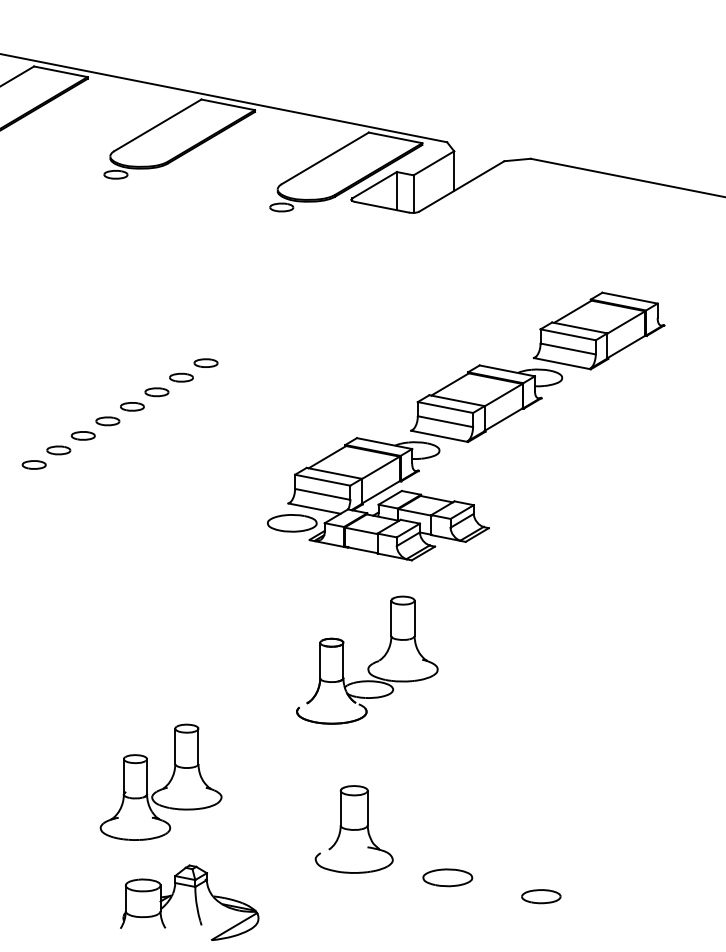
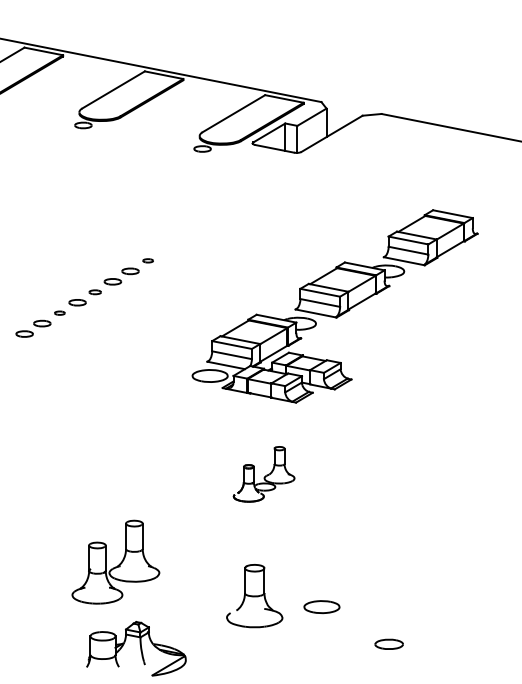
part: (205, 362) -> (147, 260), size x0.6
part: (132, 406) -> (95, 292), size x0.7
part: (82, 435) -> (59, 312), size x0.6
part: (367, 659) -> (264, 473), size x0.6
part: (447, 877) -> (321, 606), moved

